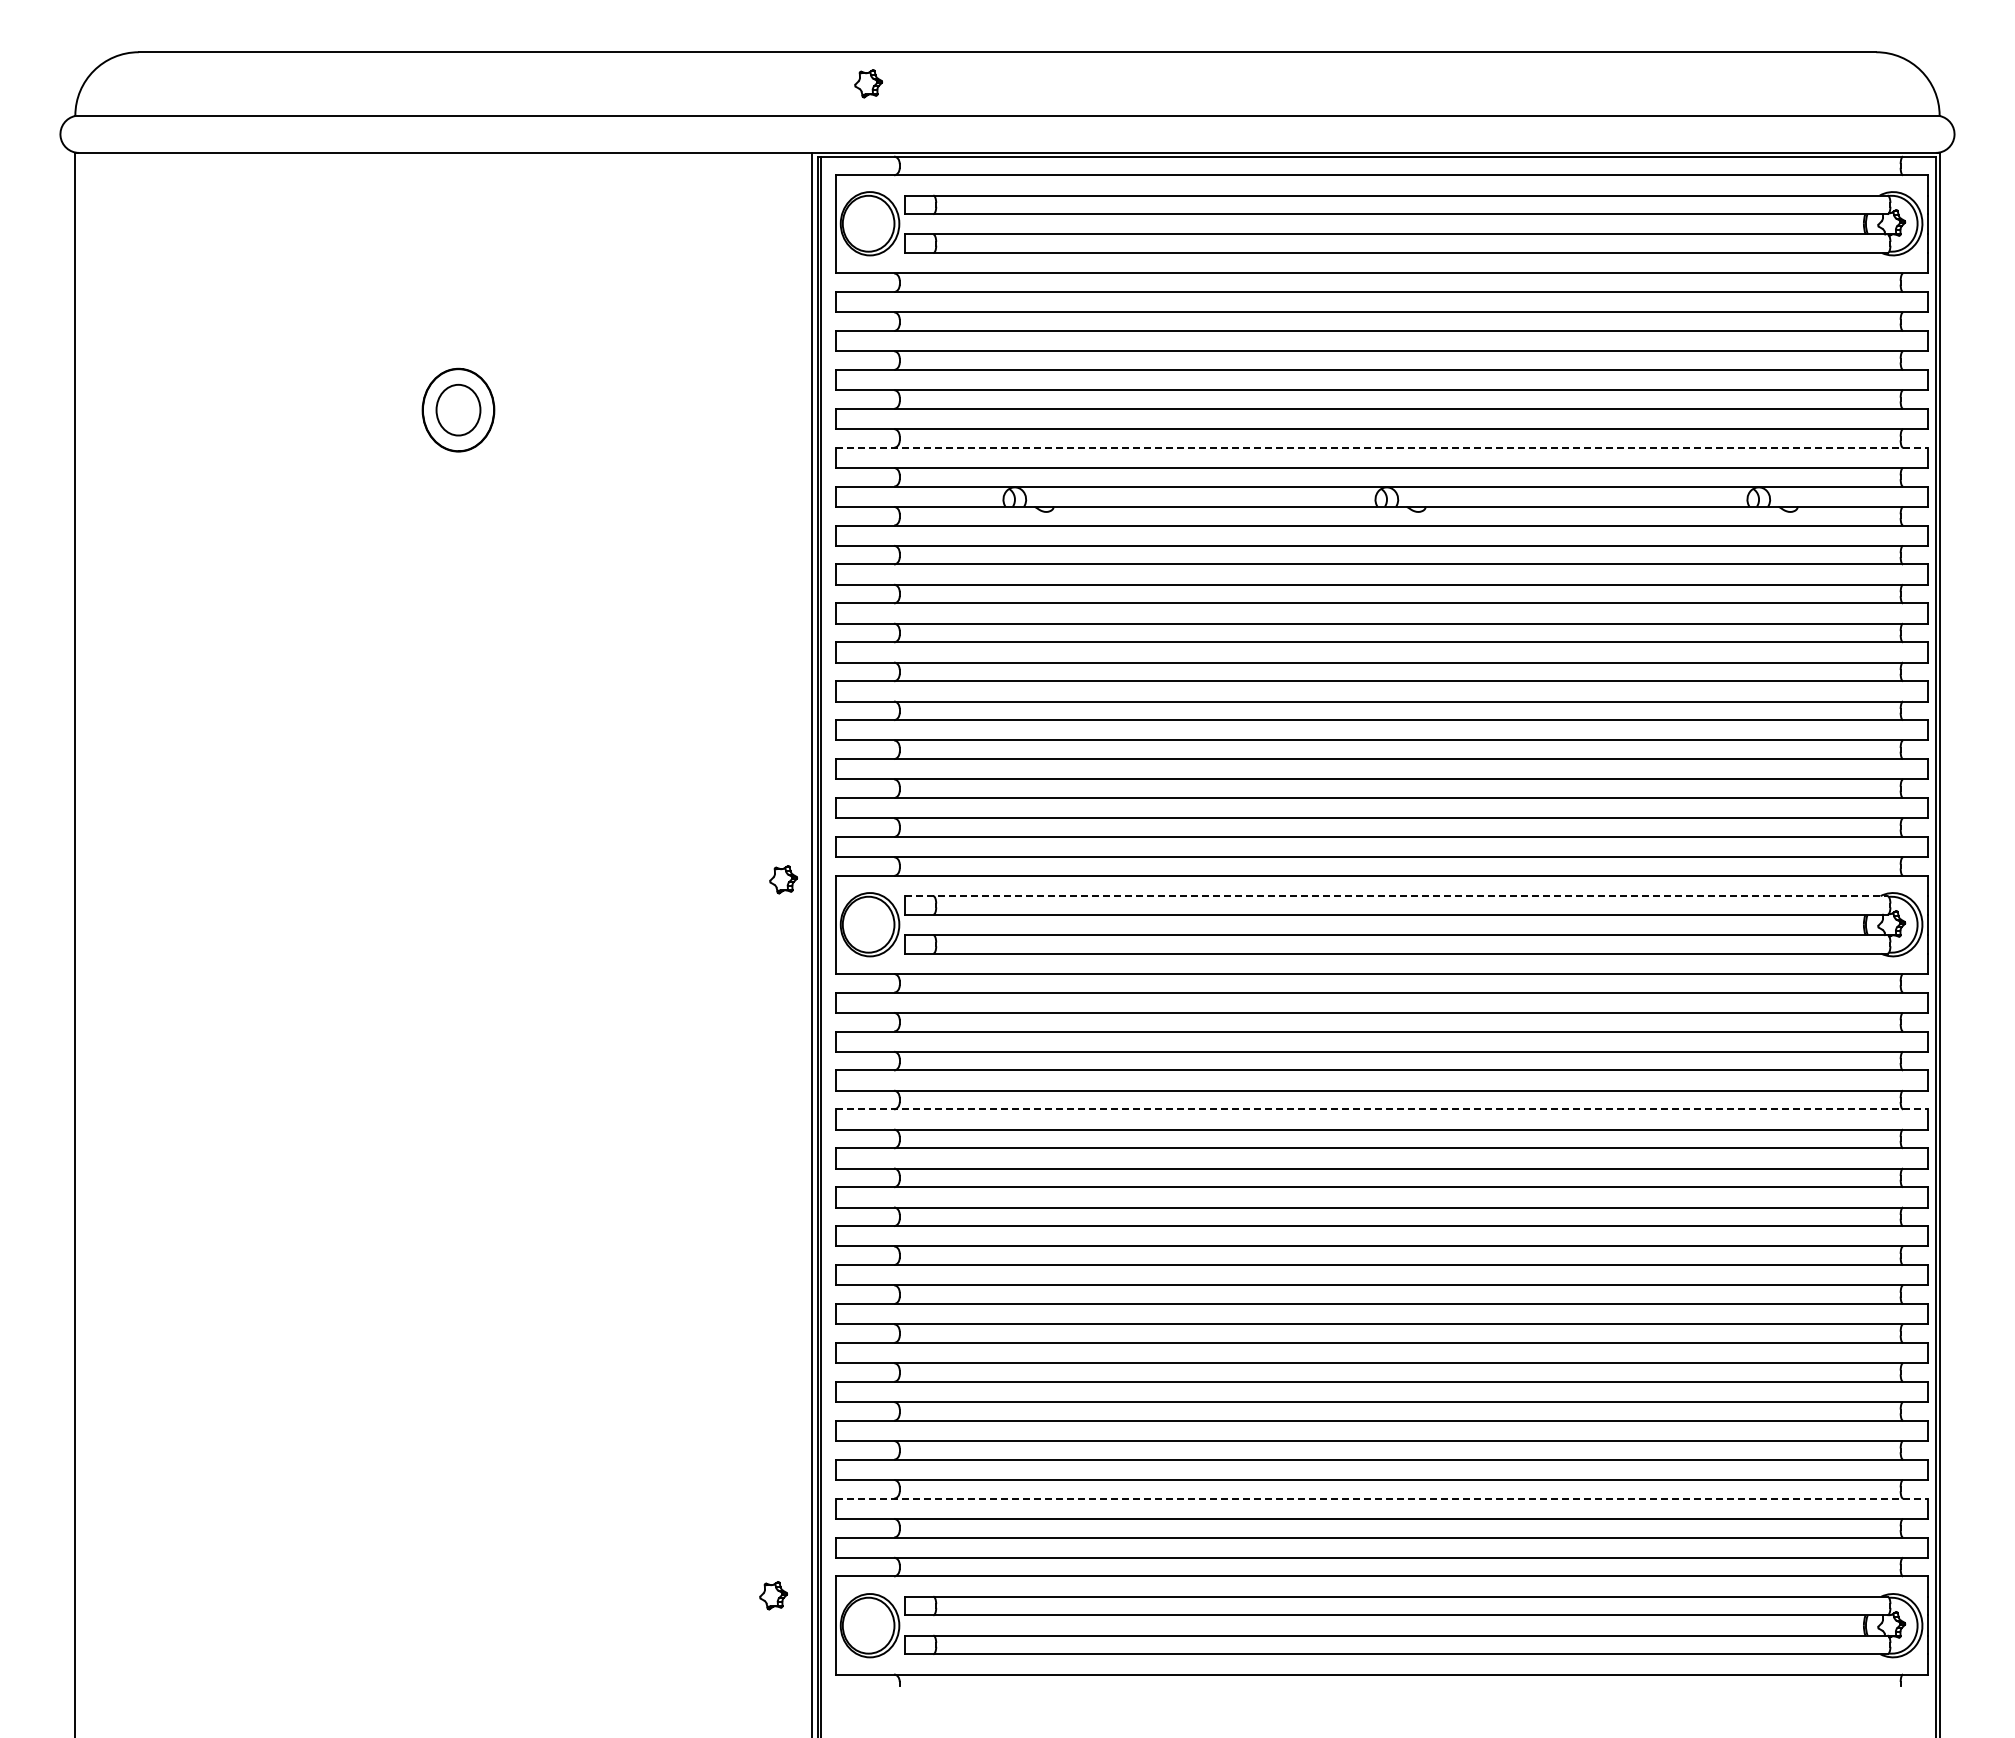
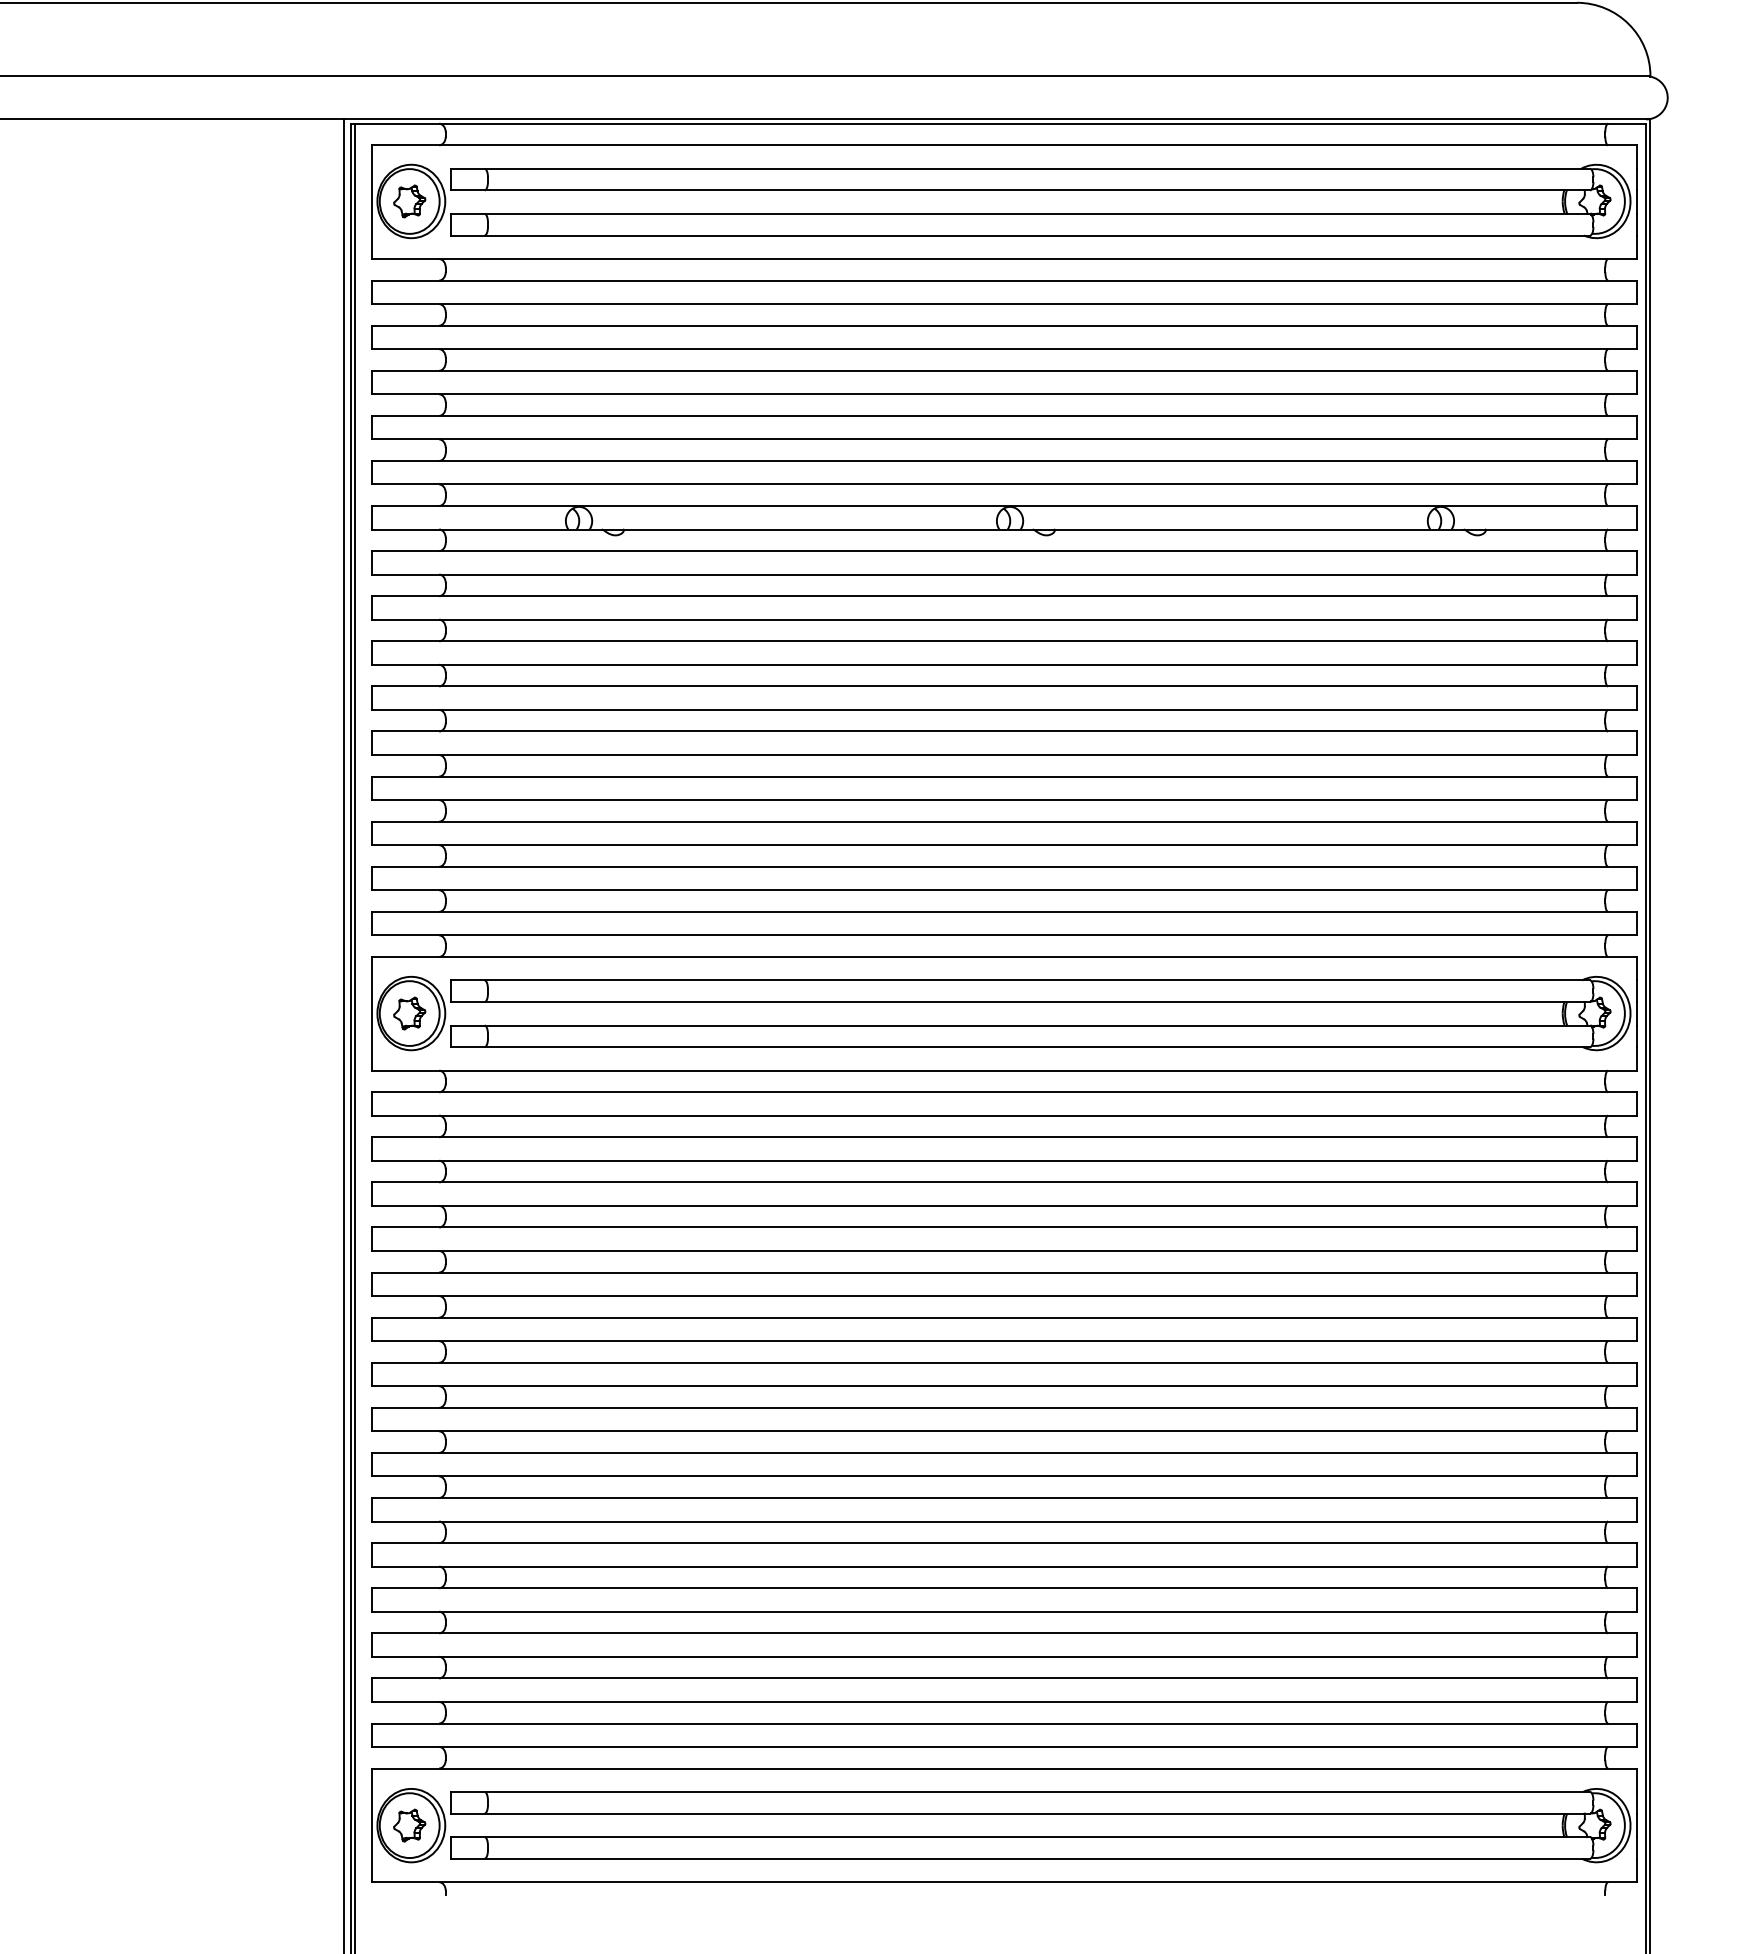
part: (868, 83) -> (409, 201), moved
line: (1382, 447) -> (1005, 460), dashed -> solid
part: (783, 879) -> (409, 1013), moved
line: (1396, 896) -> (1021, 980), dashed -> solid
line: (1382, 1109) -> (1005, 1227), dashed -> solid
line: (1382, 1498) -> (1005, 1678), dashed -> solid
part: (773, 1595) -> (409, 1825), moved

